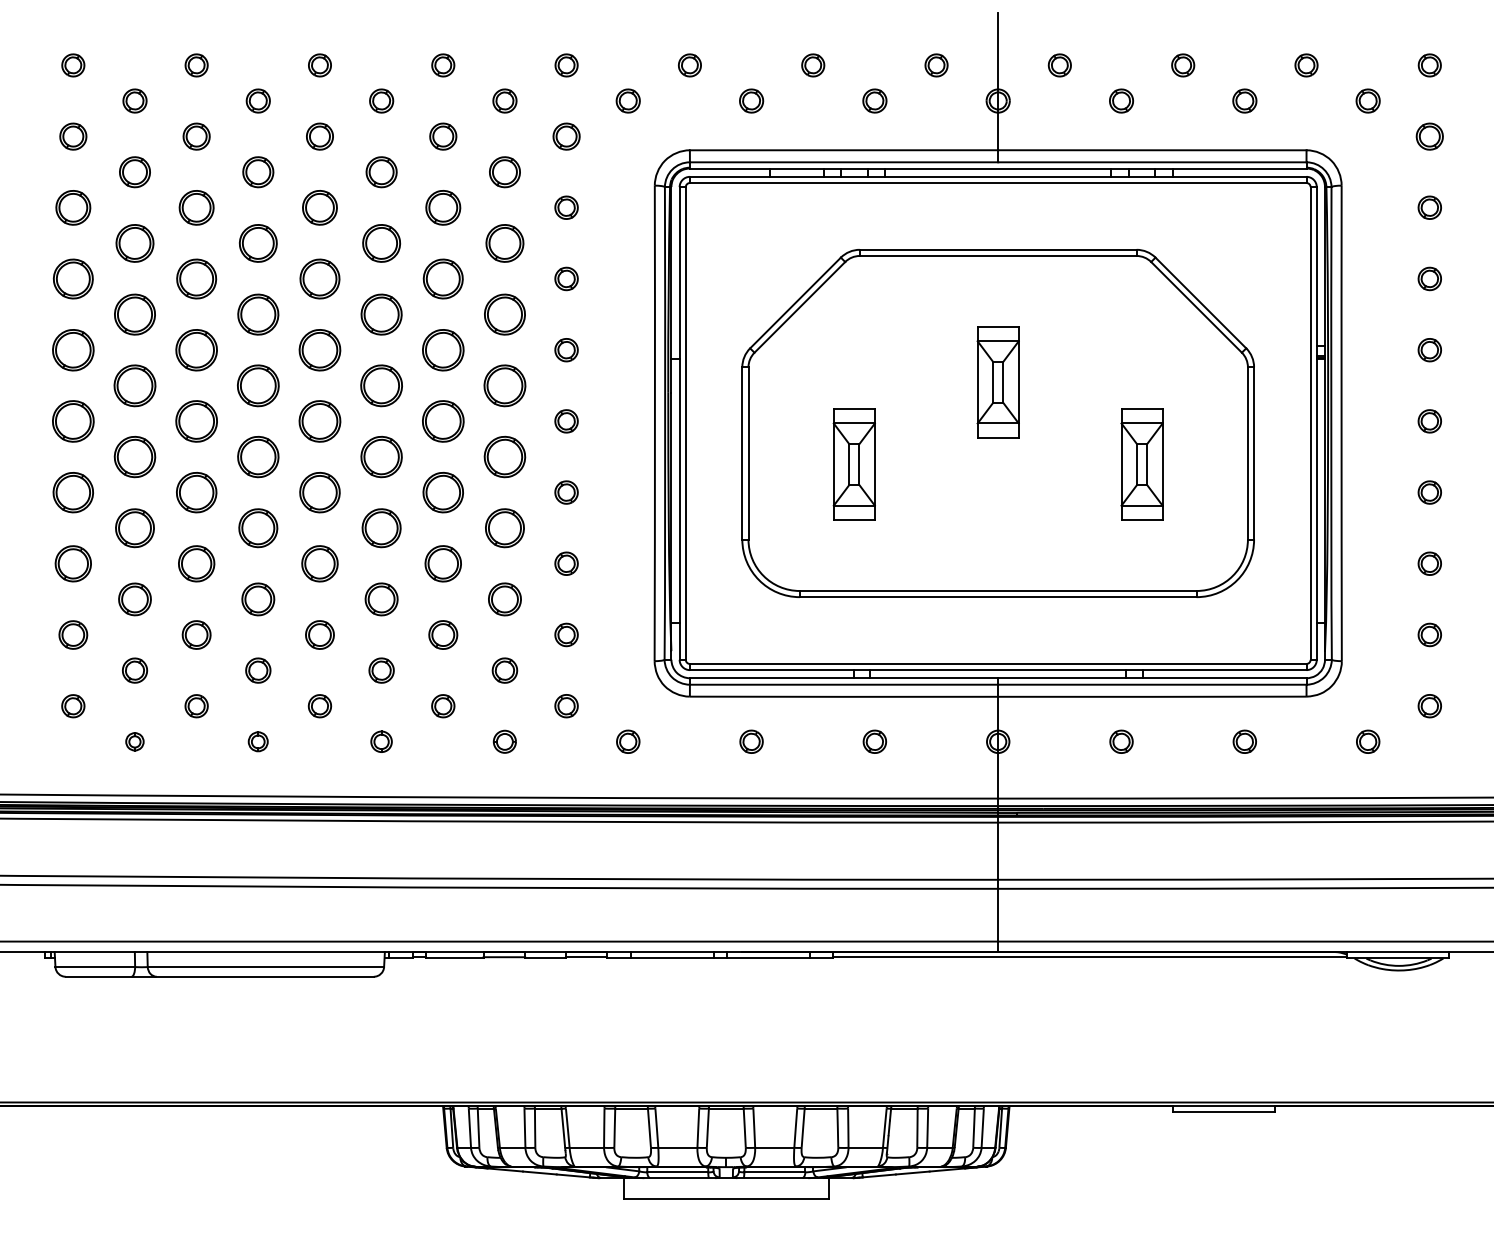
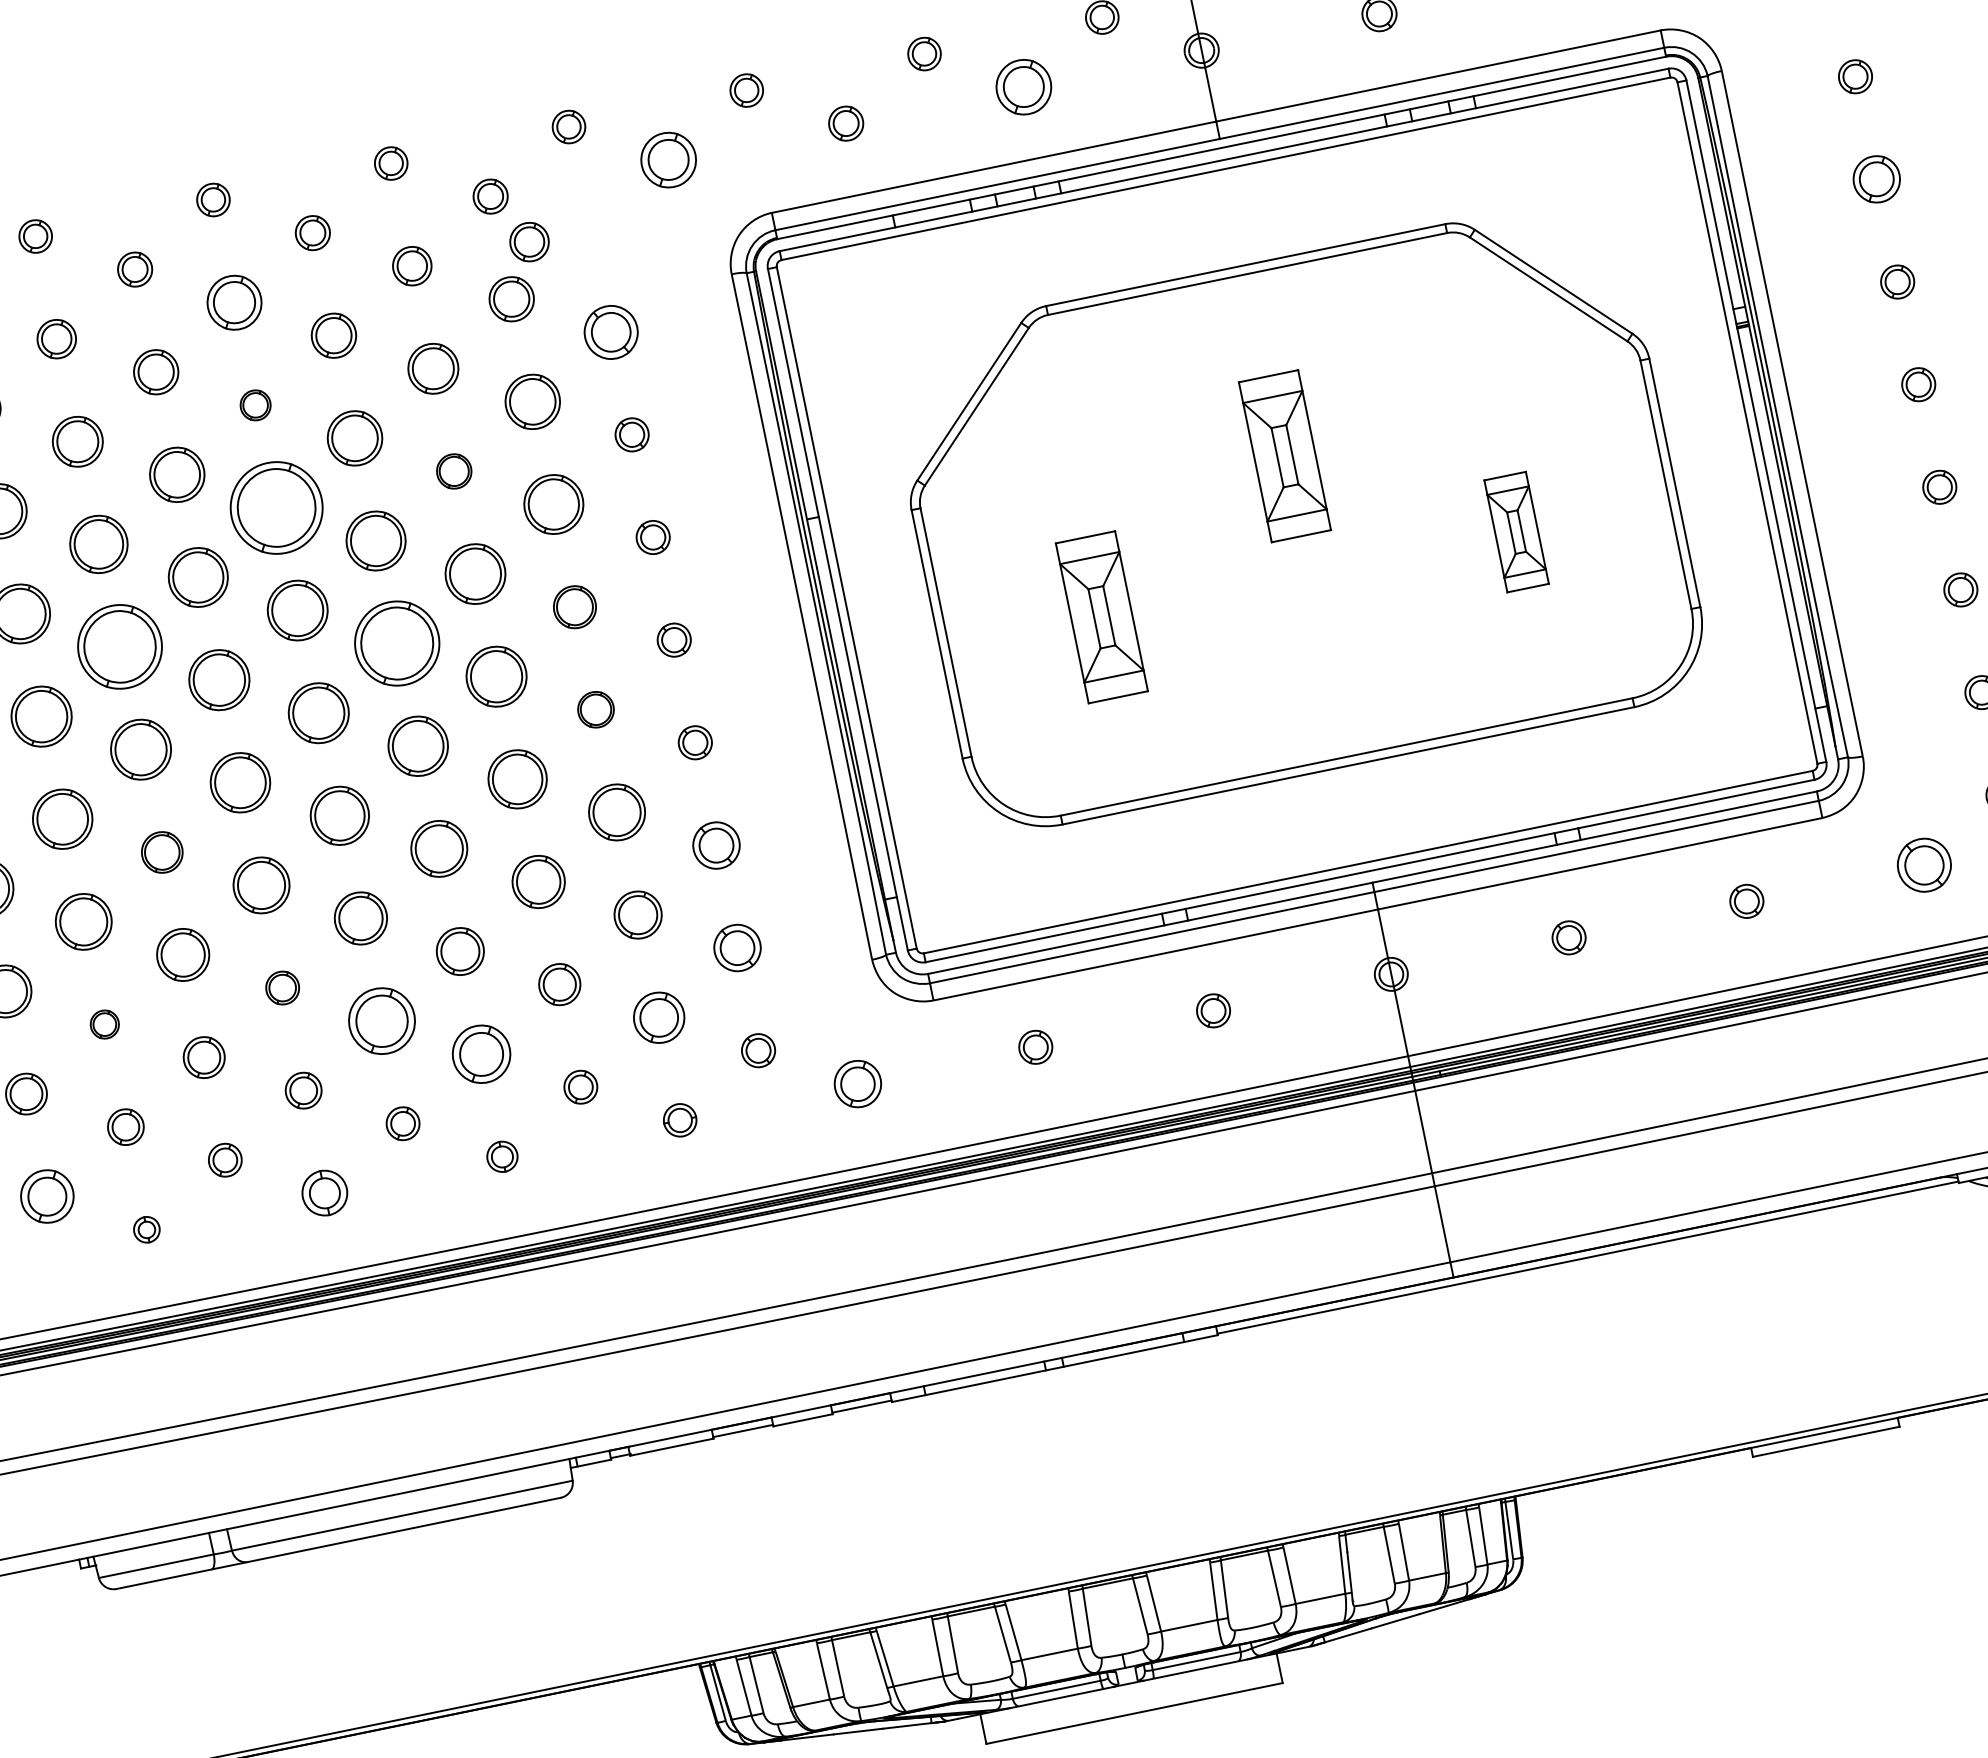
part: (627, 100) -> (667, 159), size x1.6
part: (874, 100) -> (1023, 86), size x1.6
part: (319, 136) -> (233, 302), size x1.4
part: (566, 136) -> (529, 241), moved
part: (319, 207) -> (254, 404), size x0.6
part: (566, 207) -> (610, 331), size x1.6
part: (319, 278) -> (275, 507), size x1.6
part: (442, 278) -> (453, 470), size x0.6
part: (1429, 278) -> (1875, 178), size x1.4
part: (196, 350) -> (119, 647), size x1.4
part: (381, 385) -> (396, 643), size x1.4
part: (504, 385) -> (574, 606), size x0.7
part: (504, 456) -> (595, 709), size x0.6
part: (1141, 464) -> (1515, 532), size x0.7
part: (196, 492) -> (161, 852), size x0.7
part: (566, 563) -> (716, 845), size x1.4
part: (134, 599) -> (104, 1024), size x0.6
part: (258, 599) -> (282, 988), size x0.7
part: (319, 634) -> (381, 1020), size x1.6
part: (566, 634) -> (737, 947), size x1.4
part: (381, 670) -> (481, 1054), size x1.6
part: (504, 670) -> (658, 1017), size x1.4
part: (73, 706) -> (47, 1197), size x1.6
part: (257, 741) -> (323, 1193), size x1.6
part: (628, 741) -> (858, 1083), size x1.4
part: (1368, 741) -> (1925, 864), size x1.6

